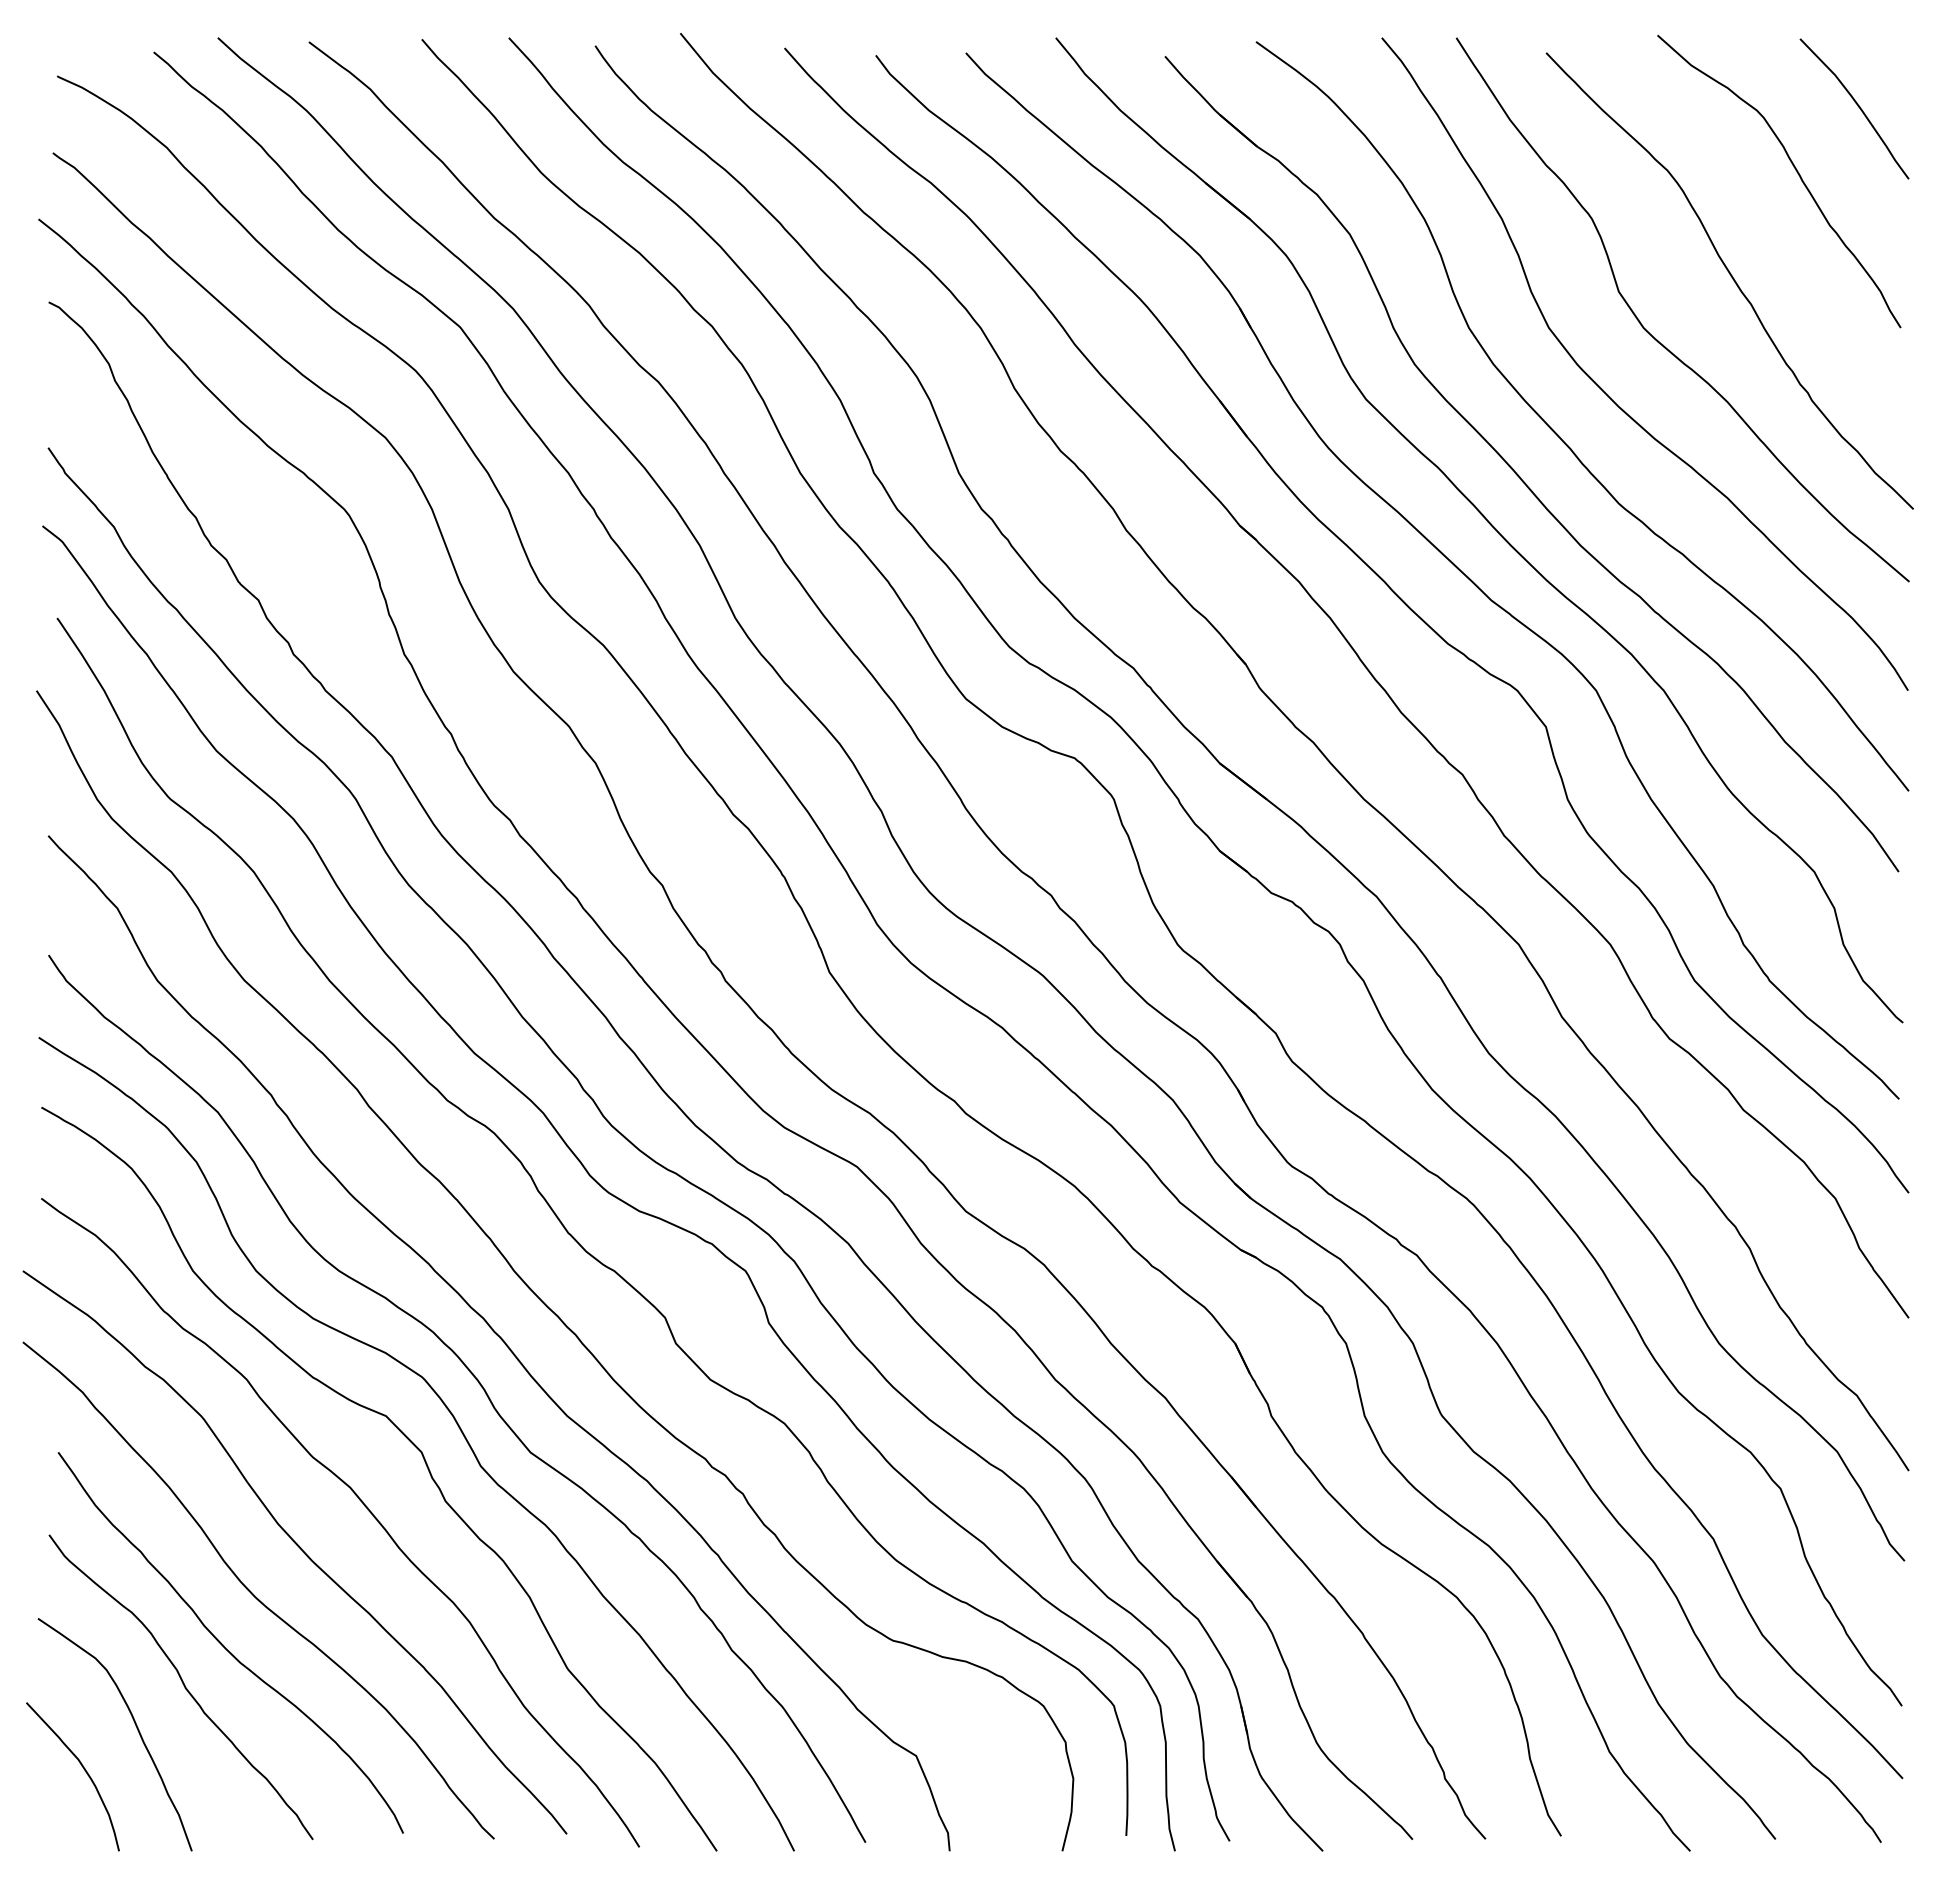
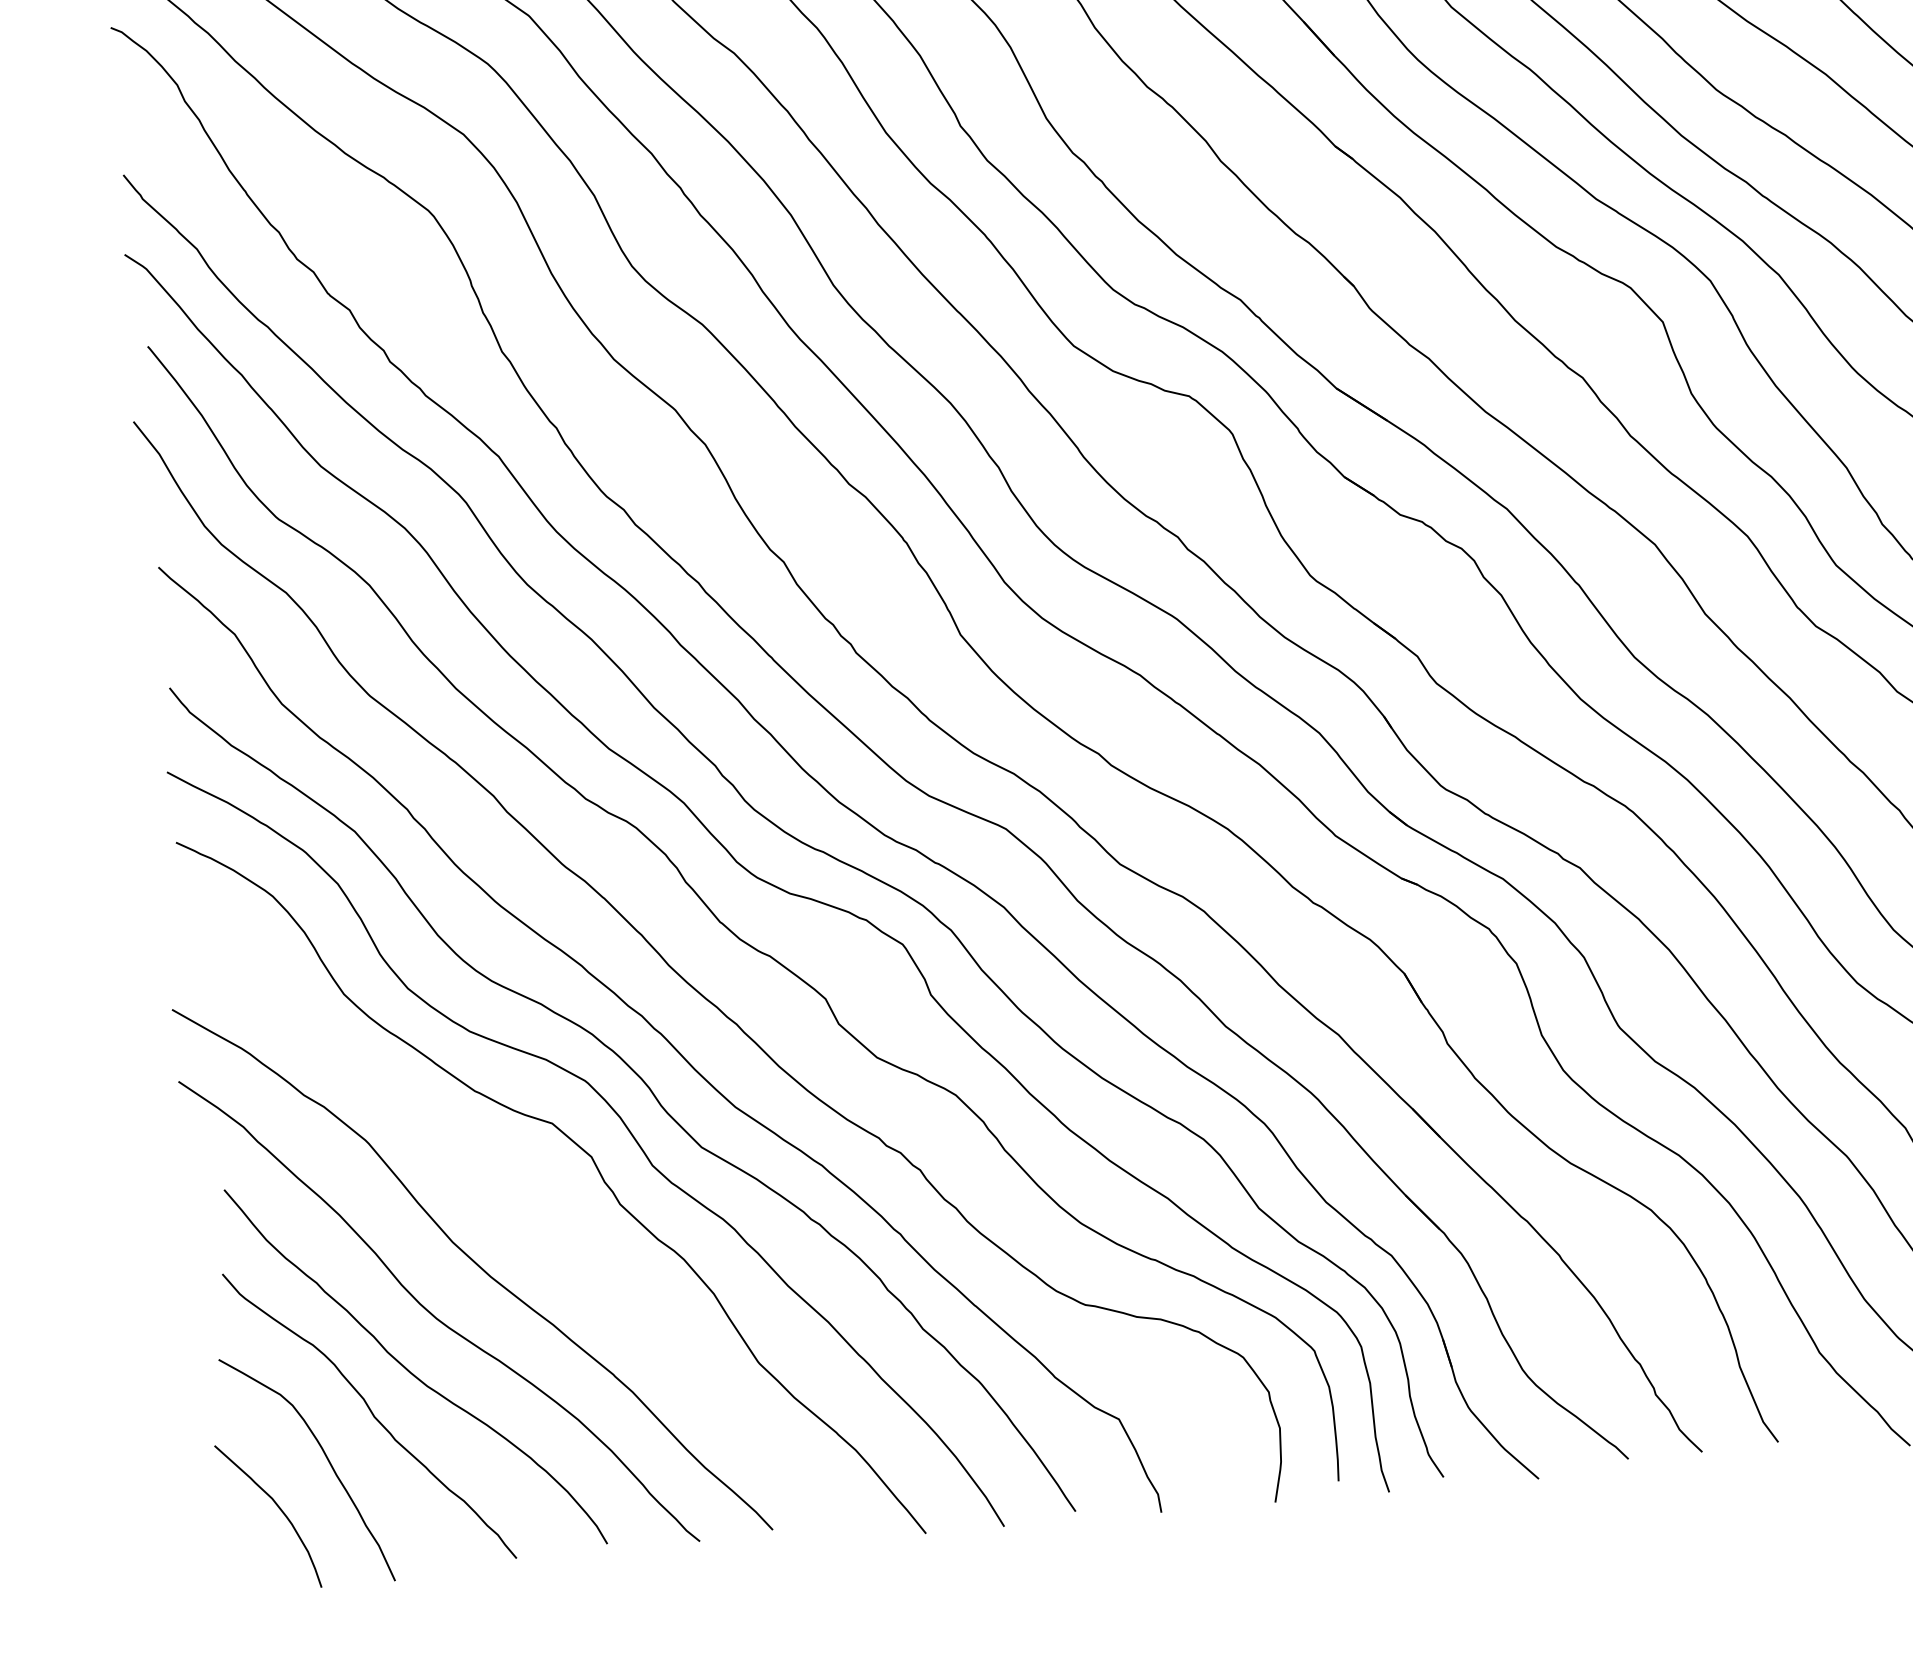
curve: (363, 1505) -> (537, 1216), removed

